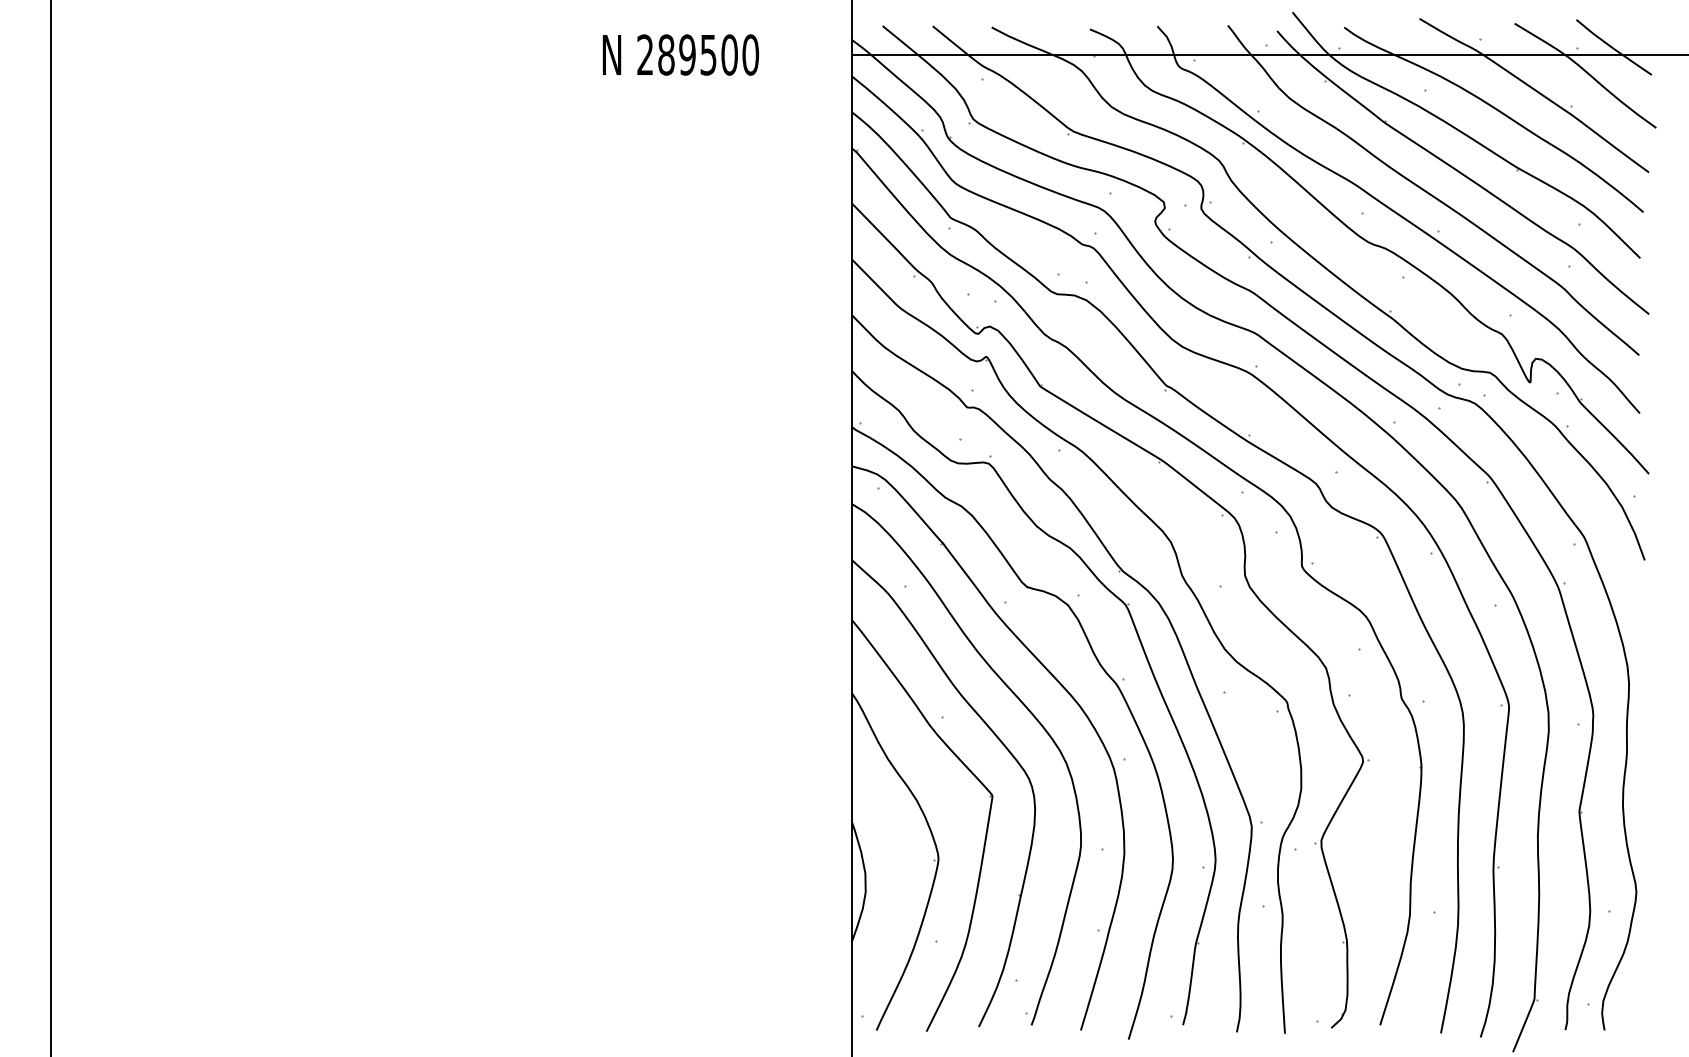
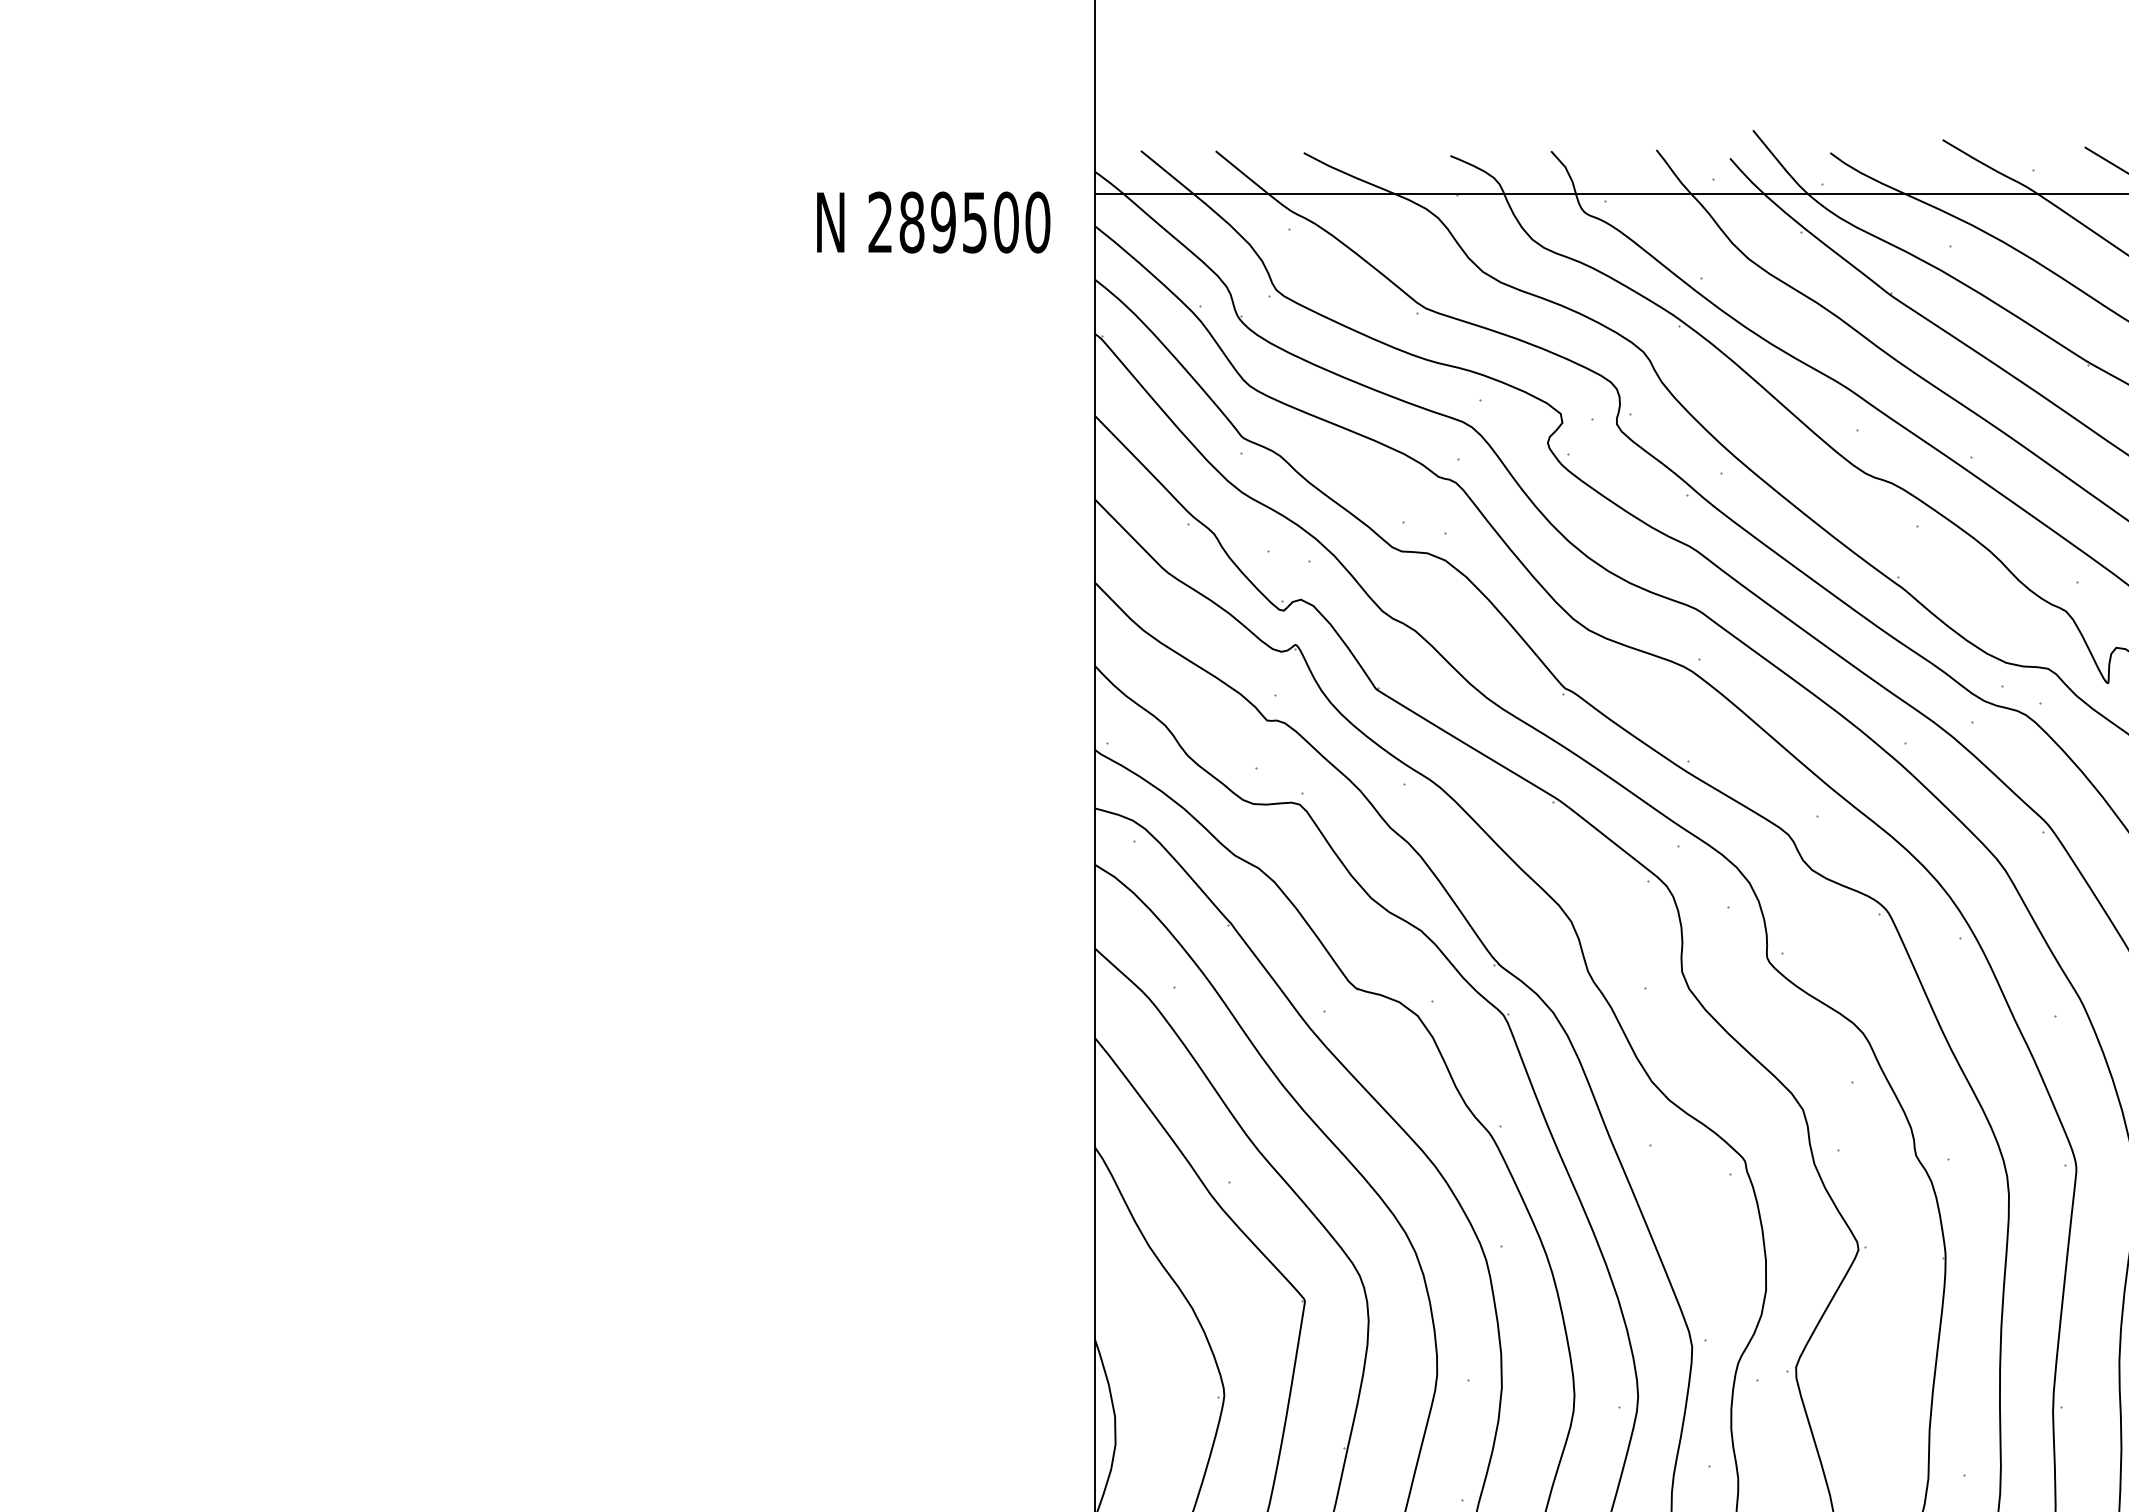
text: (681, 54) -> (934, 221), moved

